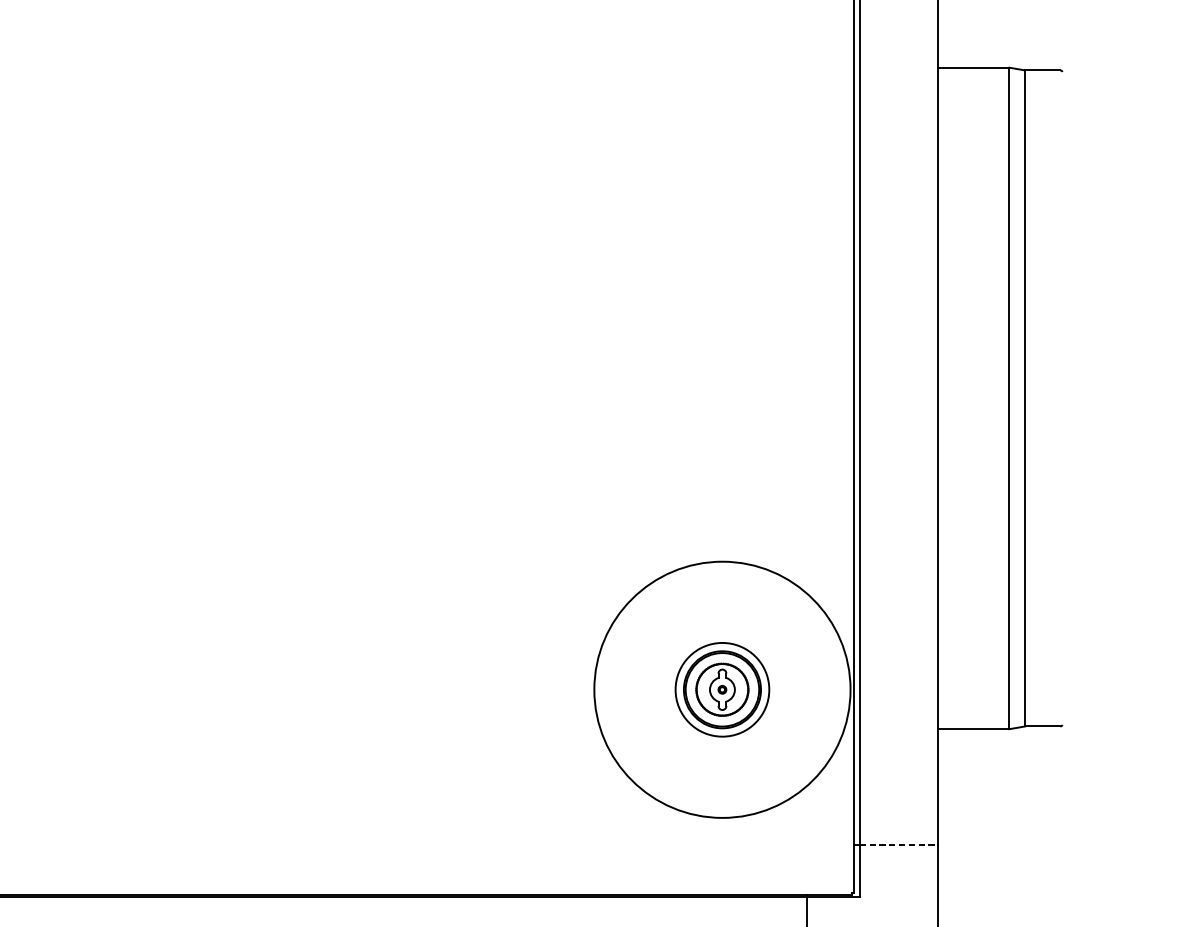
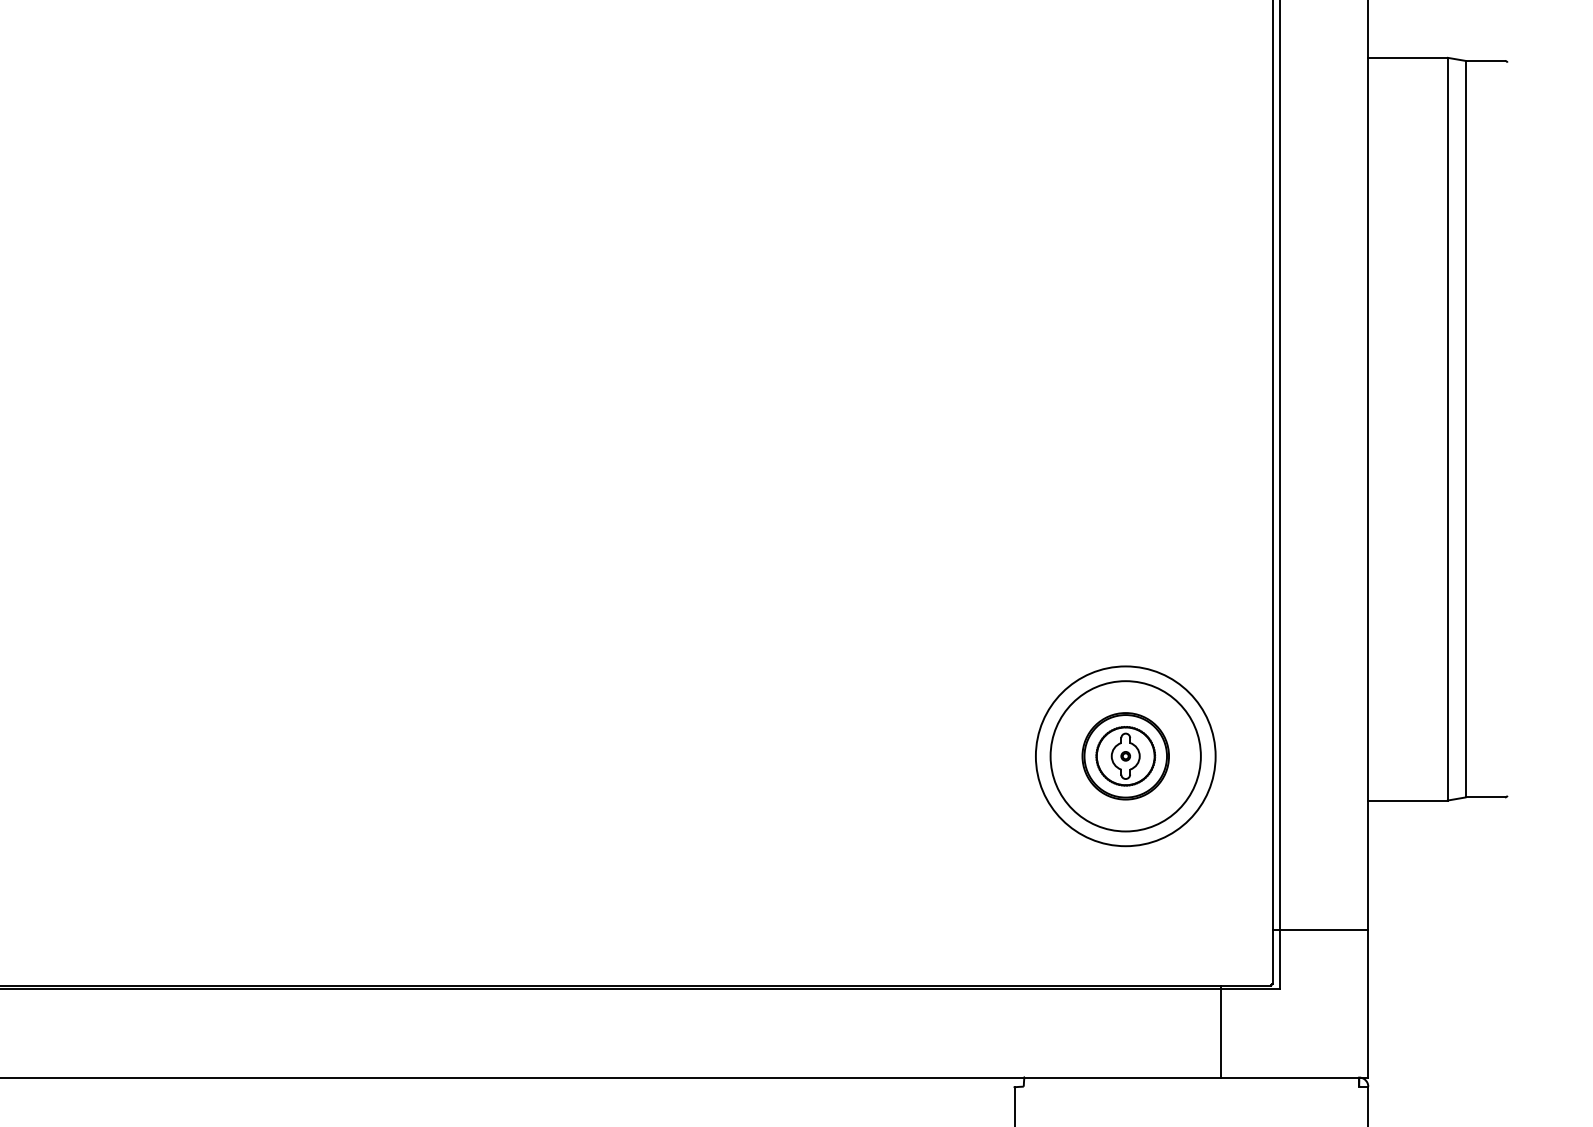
circle: (722, 689) -> (1125, 756), size x0.62
circle: (722, 689) -> (1125, 756), size x1.43
line: (899, 844) -> (1324, 930), dashed -> solid

